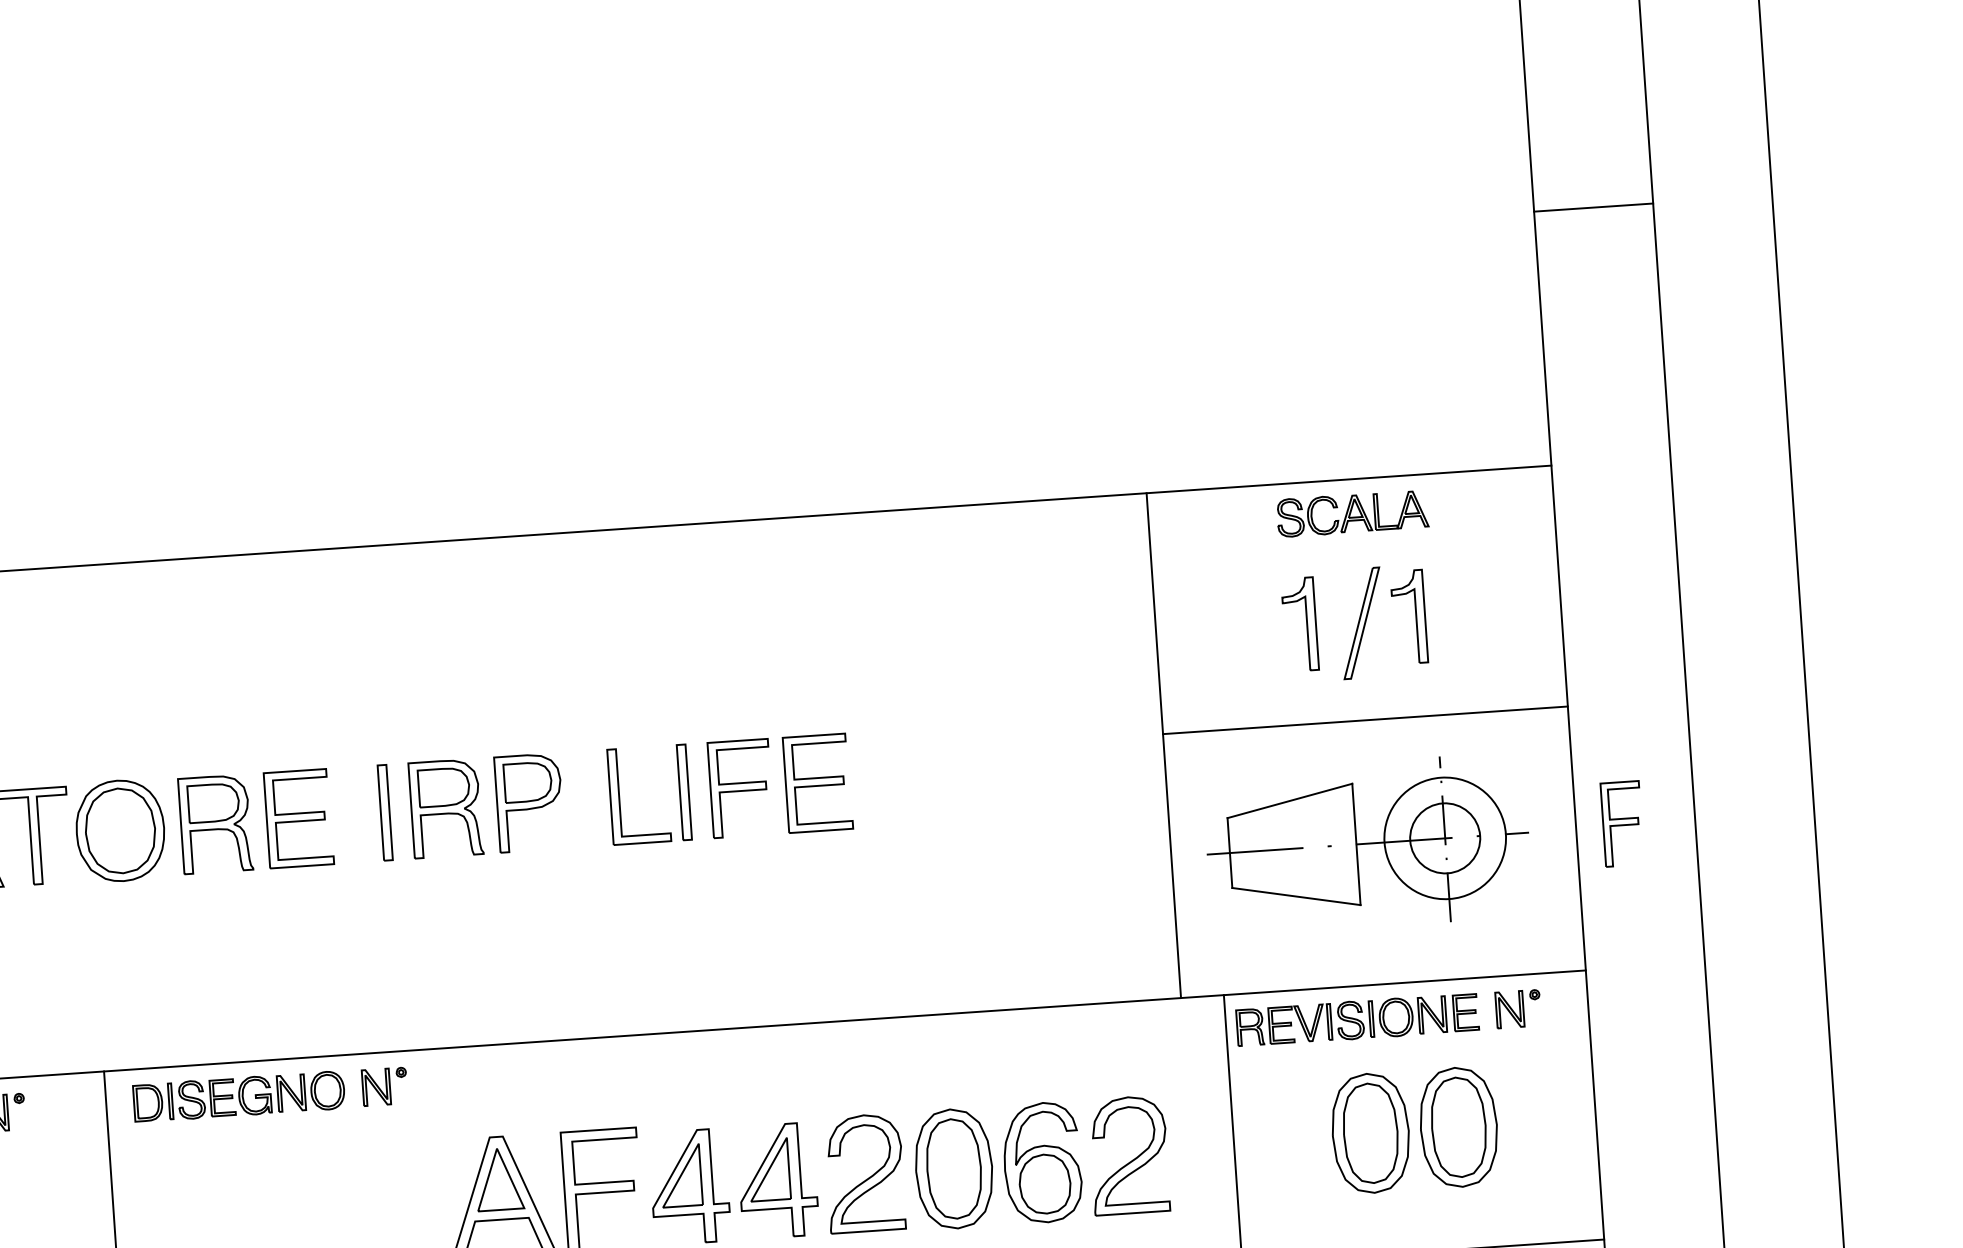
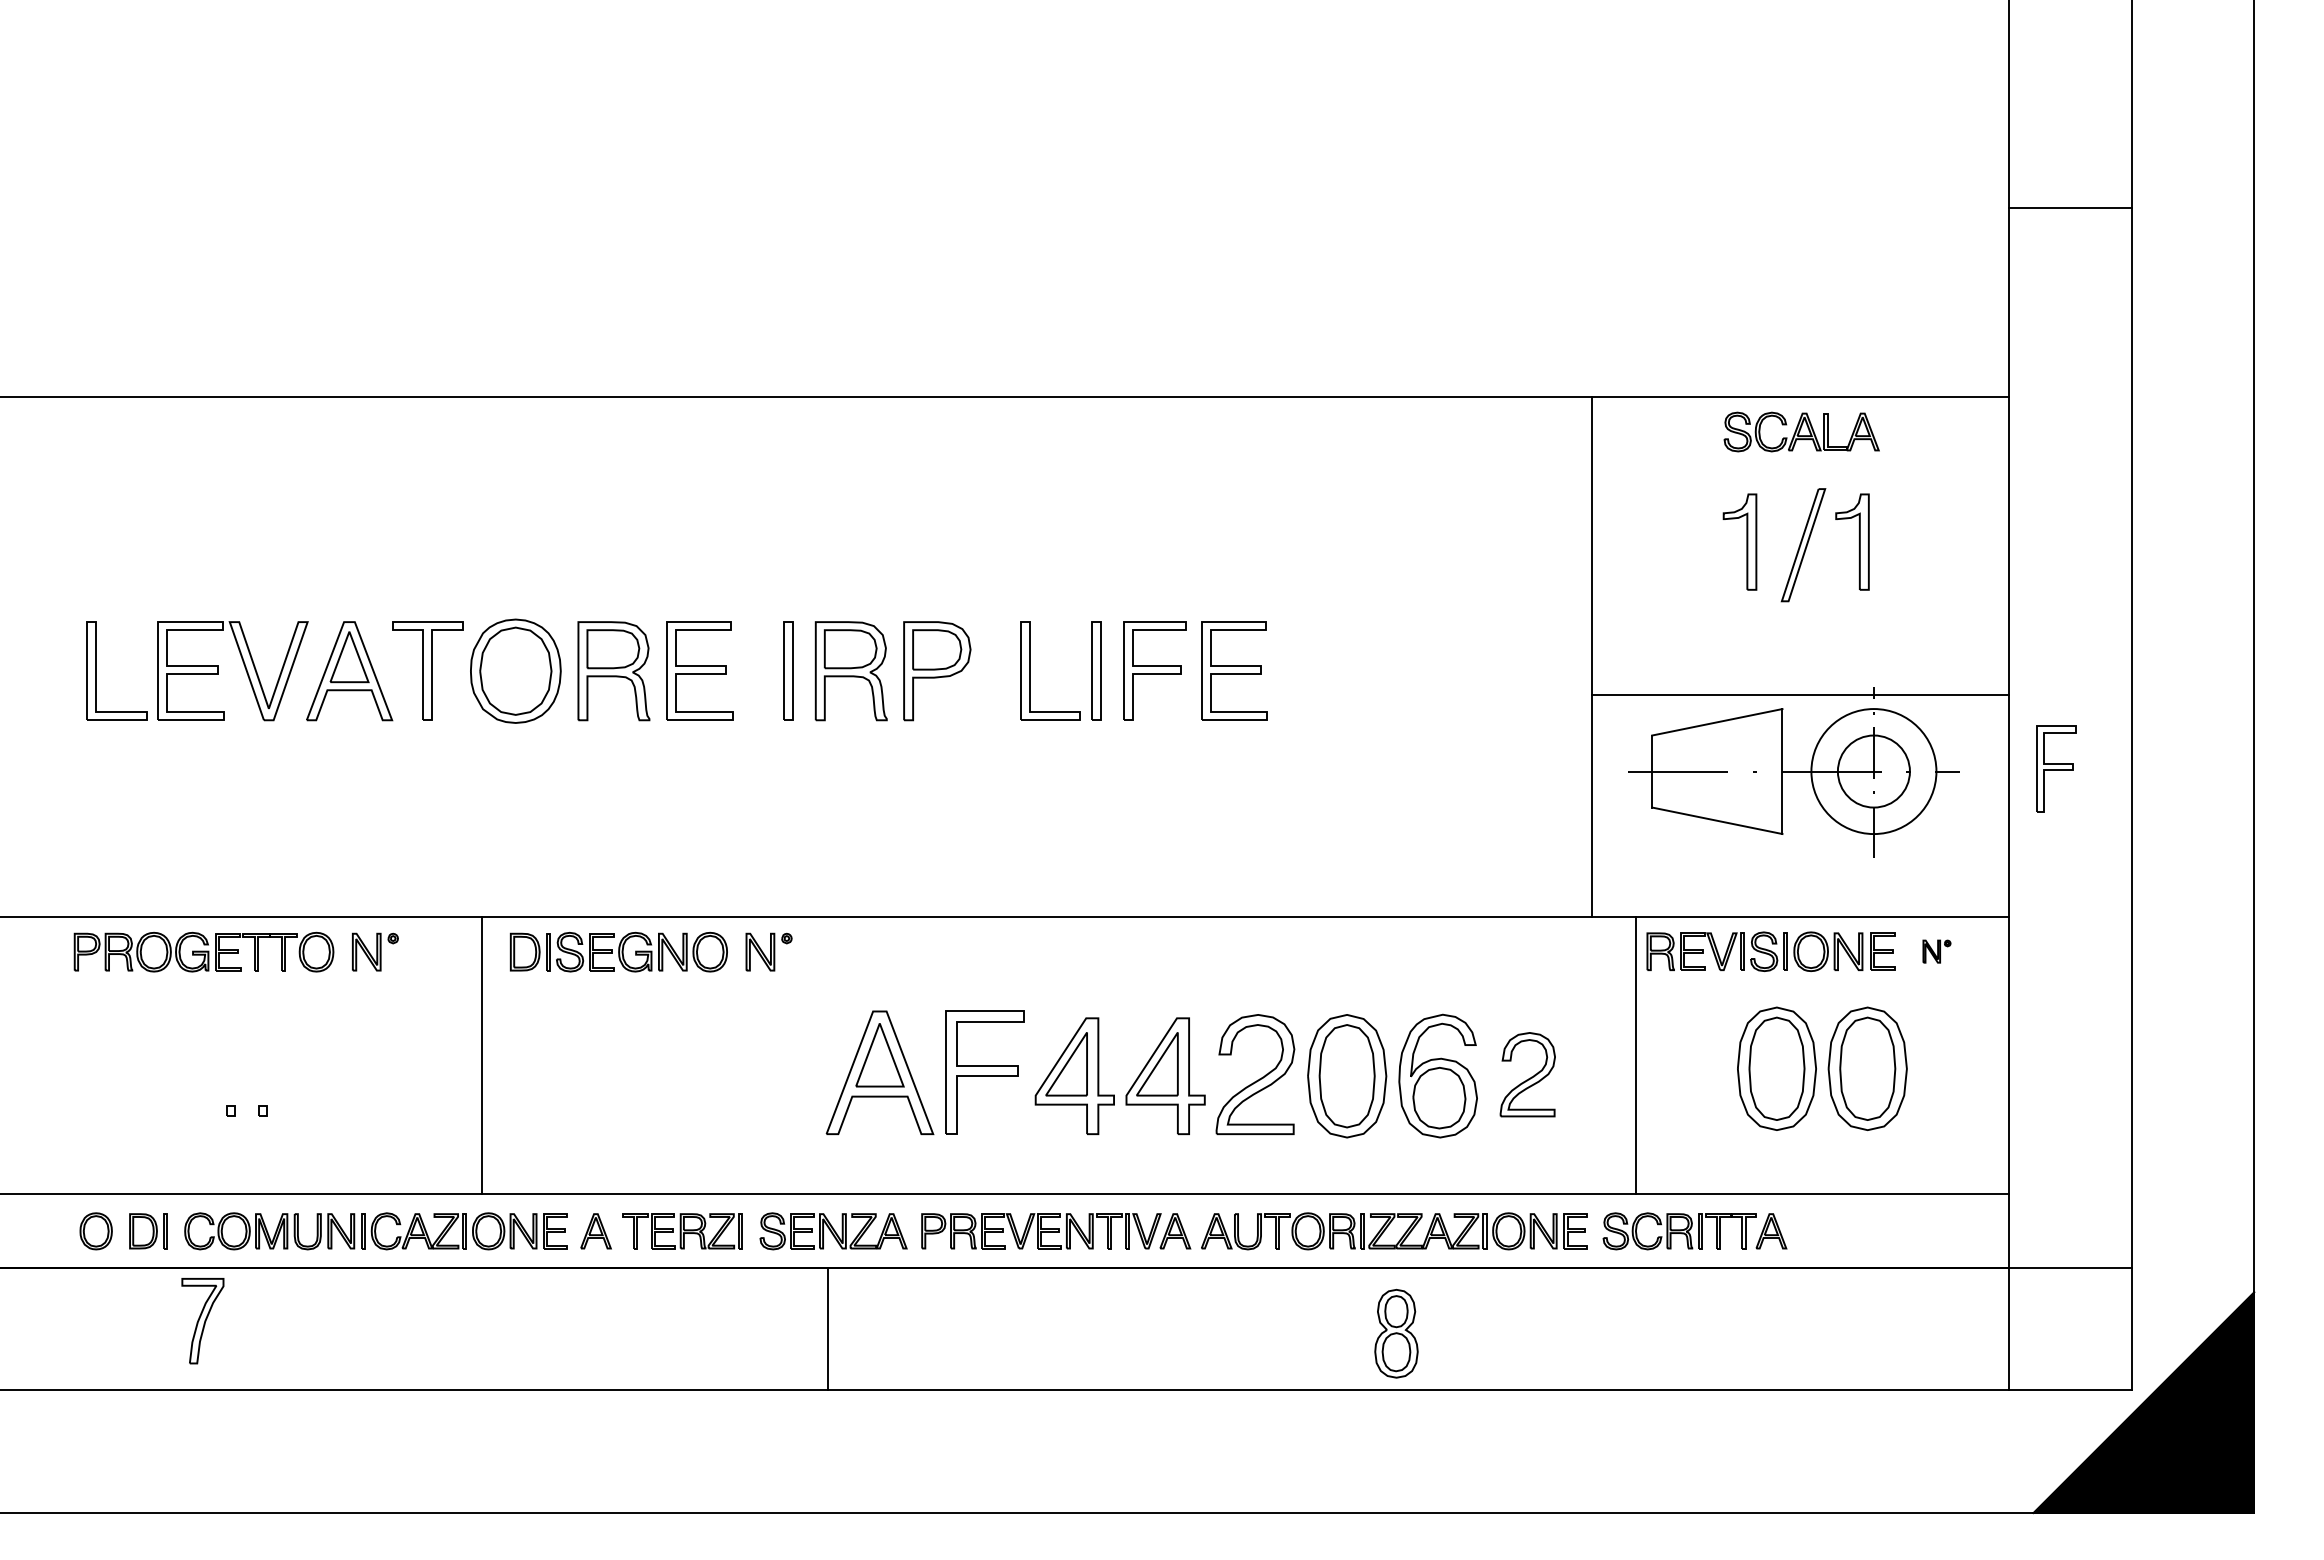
line: (1592, 208) -> (2069, 208), moved
line: (1364, 720) -> (1799, 694), moved
part: (1517, 1008) -> (1936, 951), size x0.6
part: (1129, 1155) -> (1527, 1074), size x0.7

